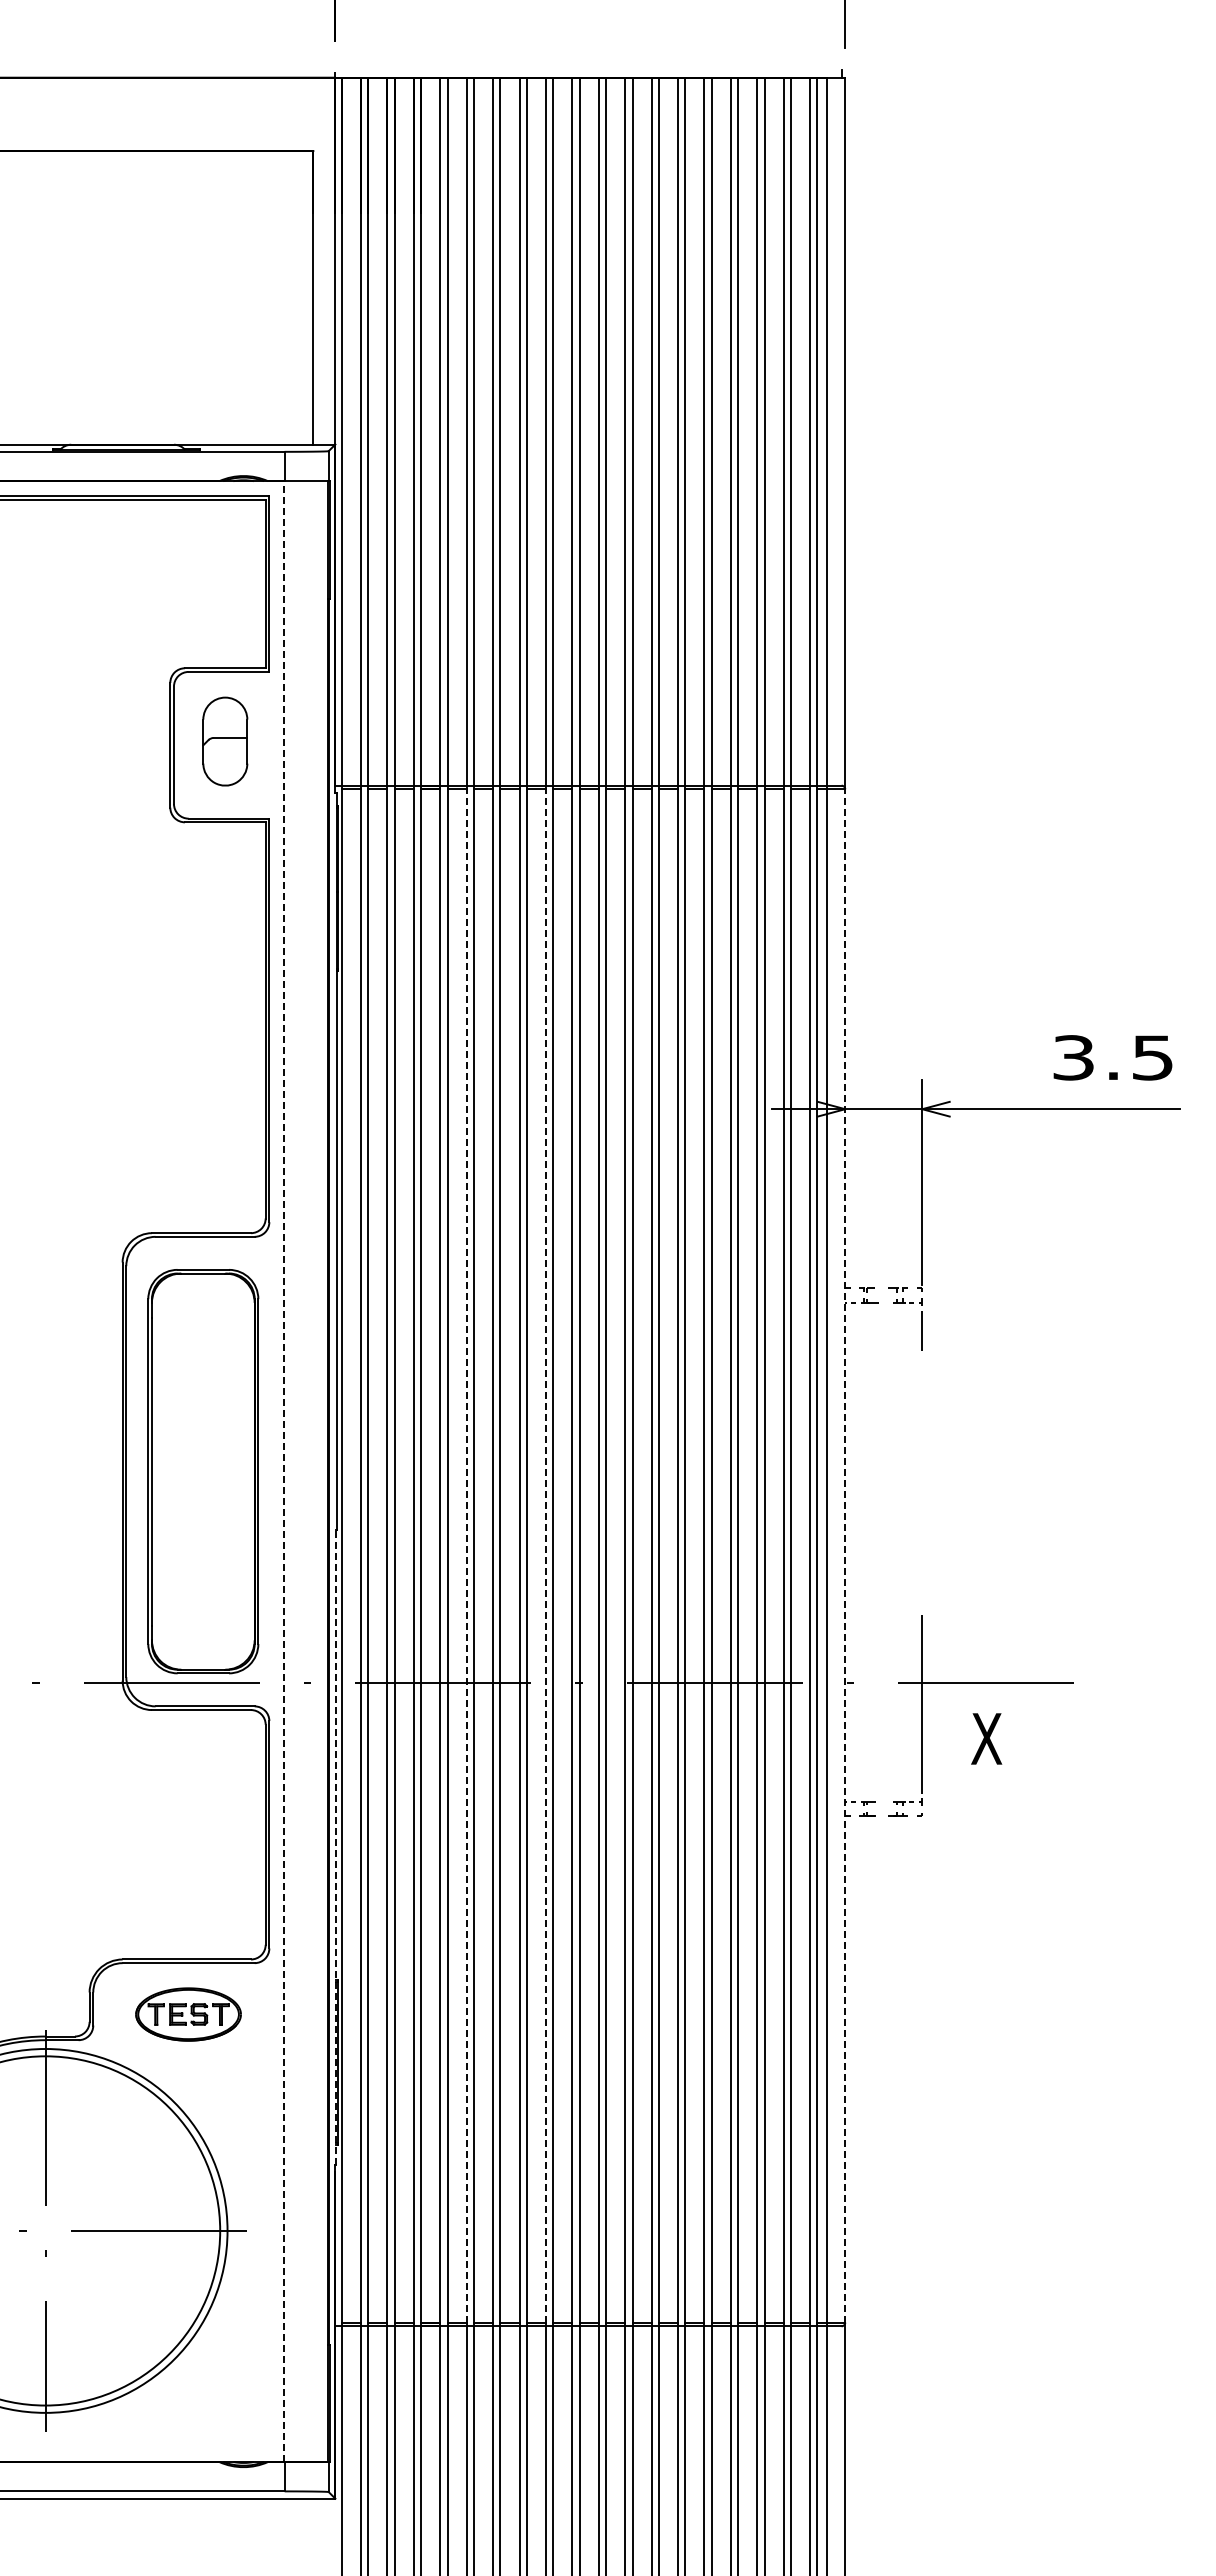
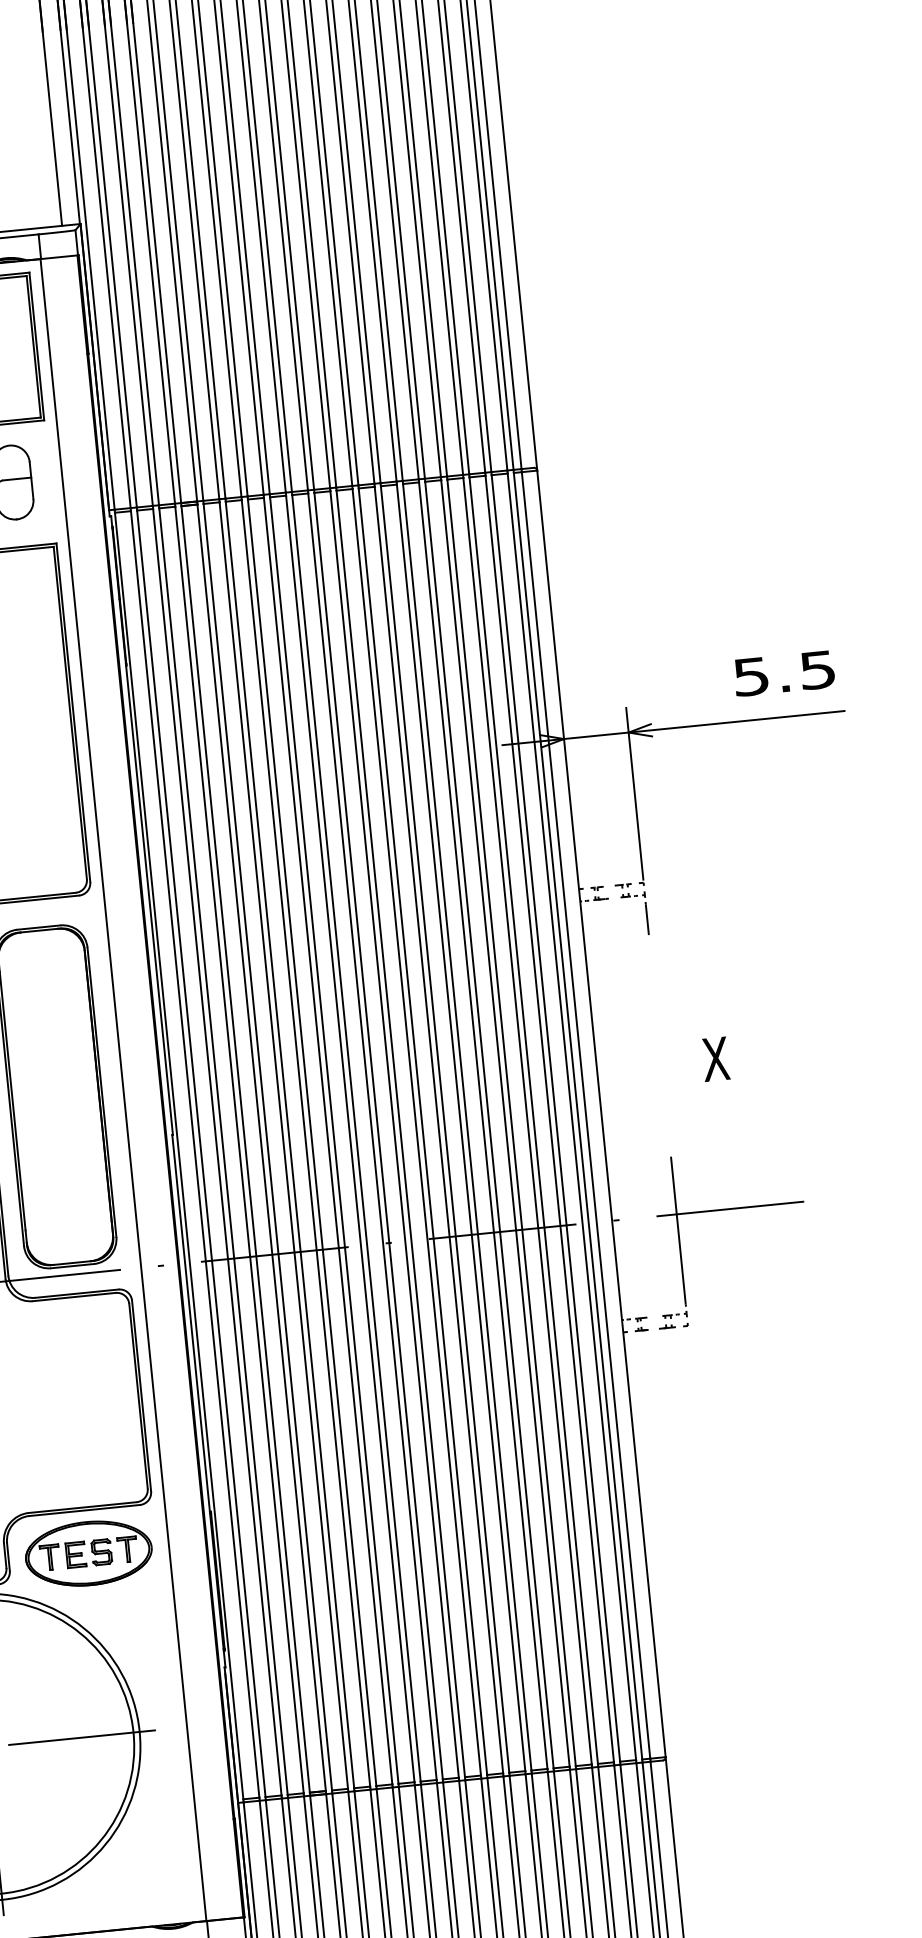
text: (1073, 1057) -> (751, 676), 3.5 -> 5.5
line: (284, 1471) -> (123, 1089), dashed -> solid
line: (466, 1555) -> (283, 1145), dashed -> solid
line: (545, 1555) -> (349, 1138), dashed -> solid
line: (845, 1555) -> (601, 1113), dashed -> solid
text: (986, 1738) -> (715, 1058), moved
line: (336, 1847) -> (198, 1401), dashed -> solid
part: (188, 2014) -> (88, 1553), size x1.43

